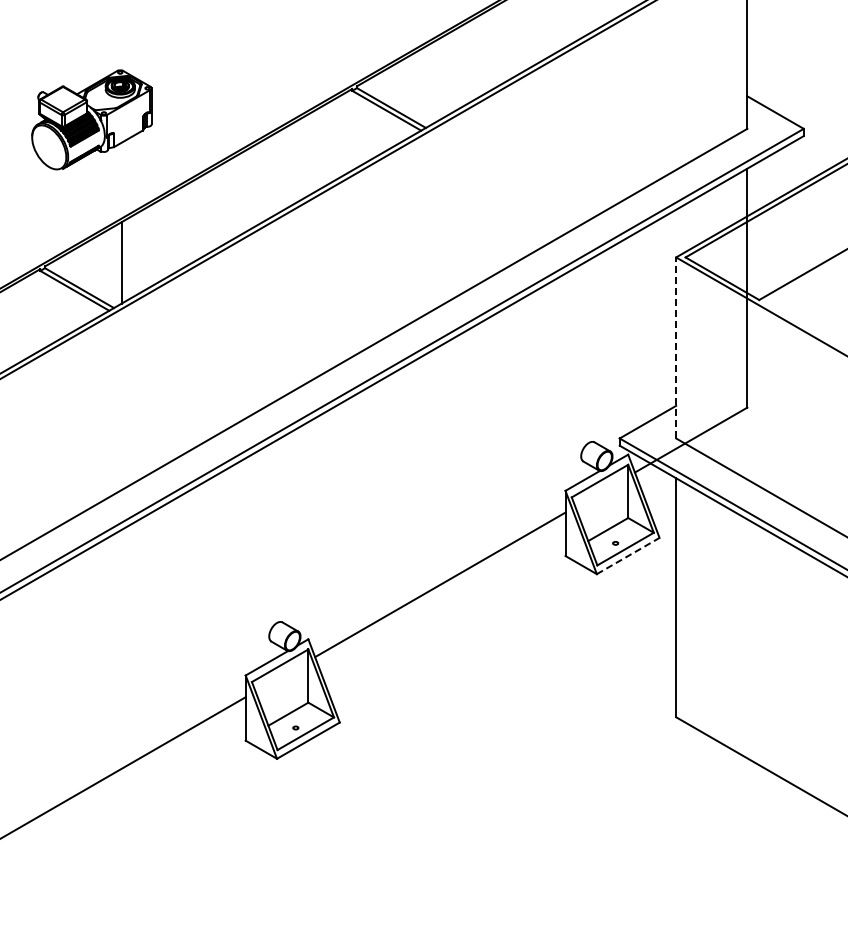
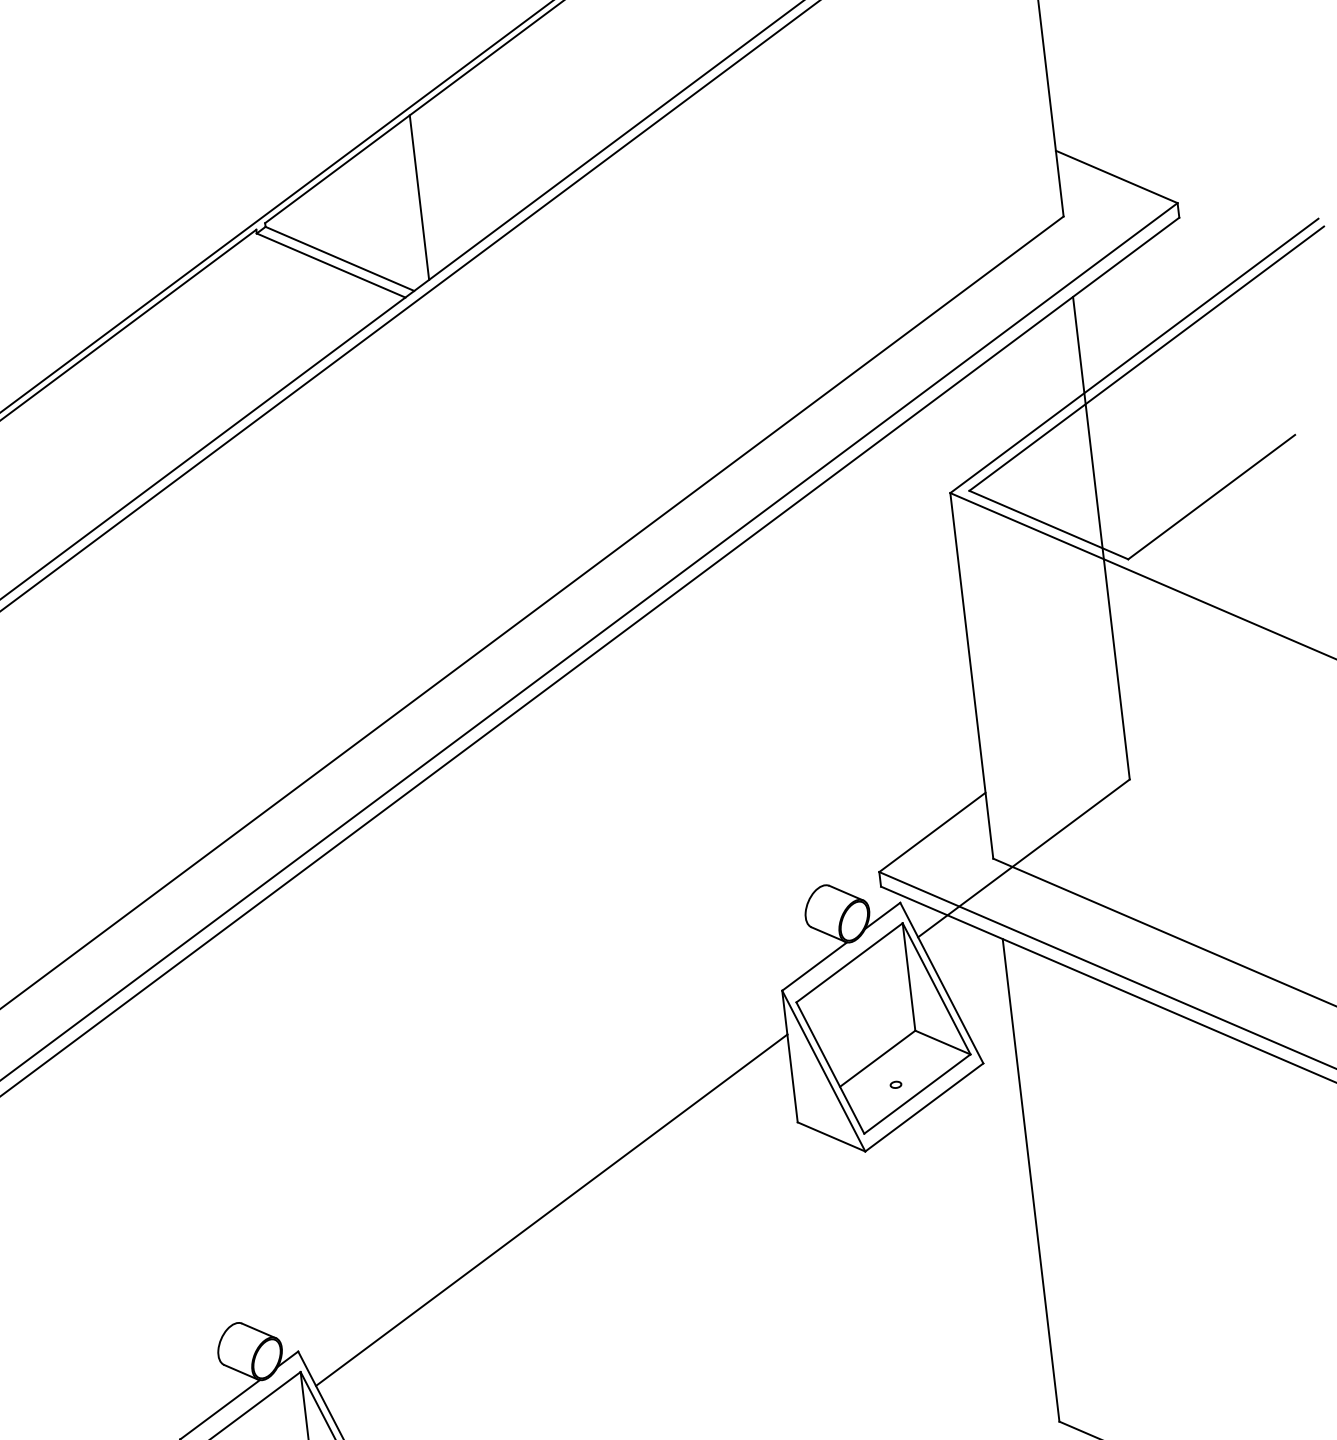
line: (433, 82) -> (418, 197), added
line: (676, 347) -> (972, 674), dashed -> solid
line: (628, 555) -> (924, 1106), dashed -> solid

